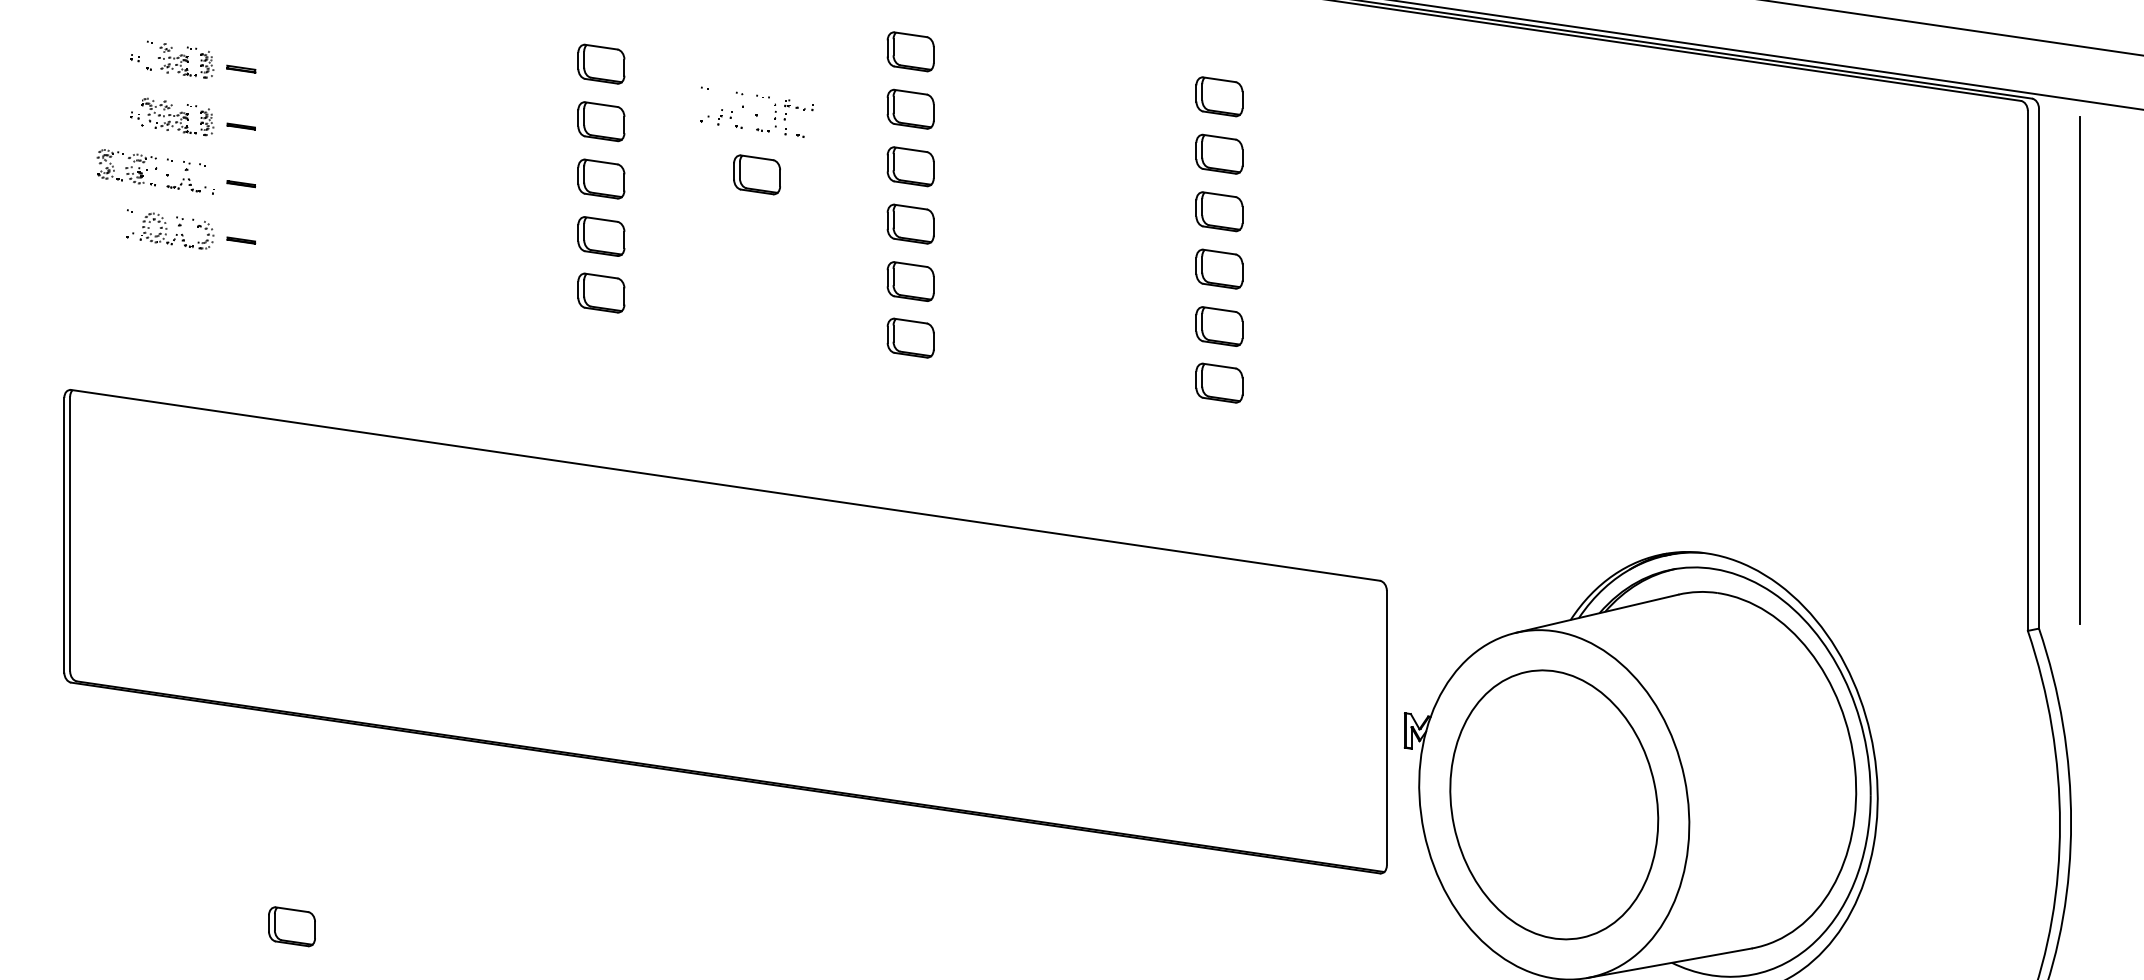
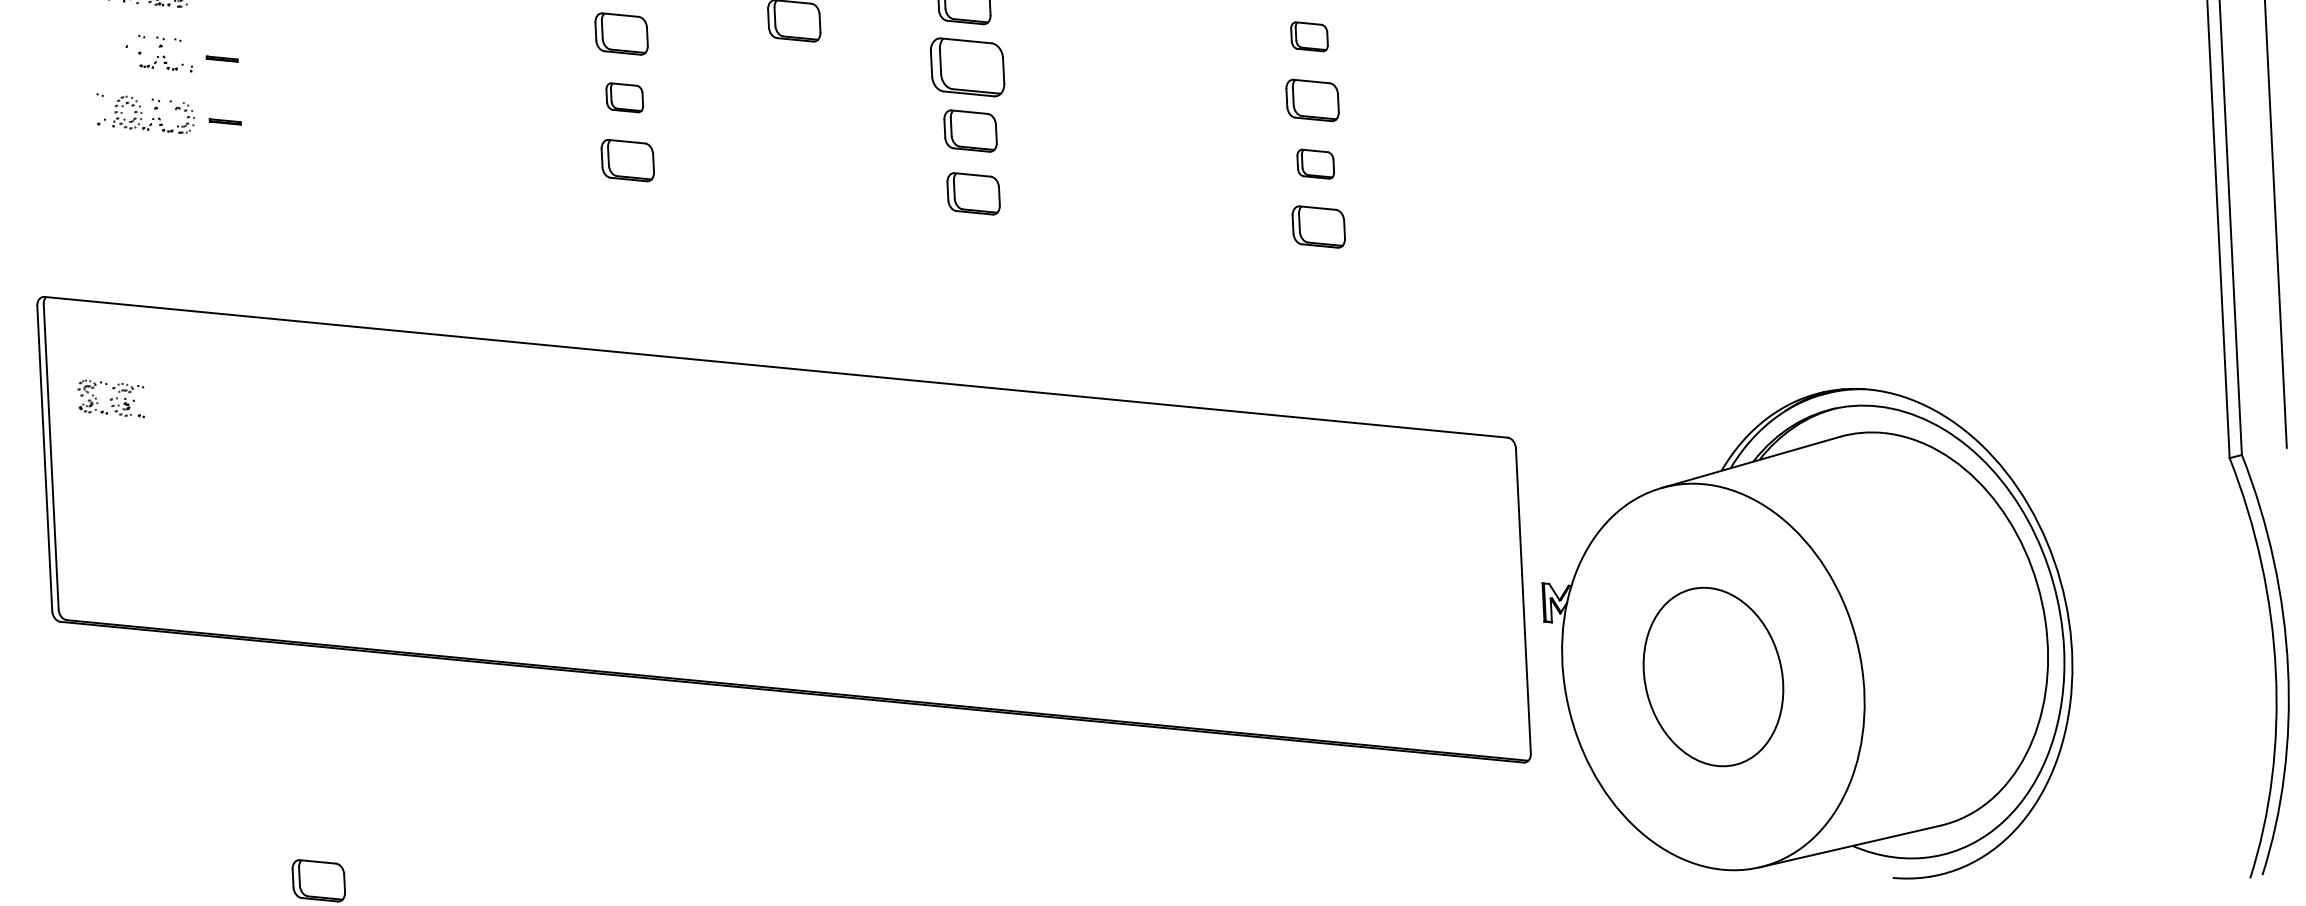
part: (126, 167) -> (111, 398), moved
part: (1219, 211) -> (1309, 36), size x0.7
part: (910, 223) -> (967, 66), size x1.4
part: (601, 236) -> (624, 97), size x0.7
part: (1219, 326) -> (1315, 164), size x0.7
part: (1554, 804) -> (1713, 676), size x0.6

